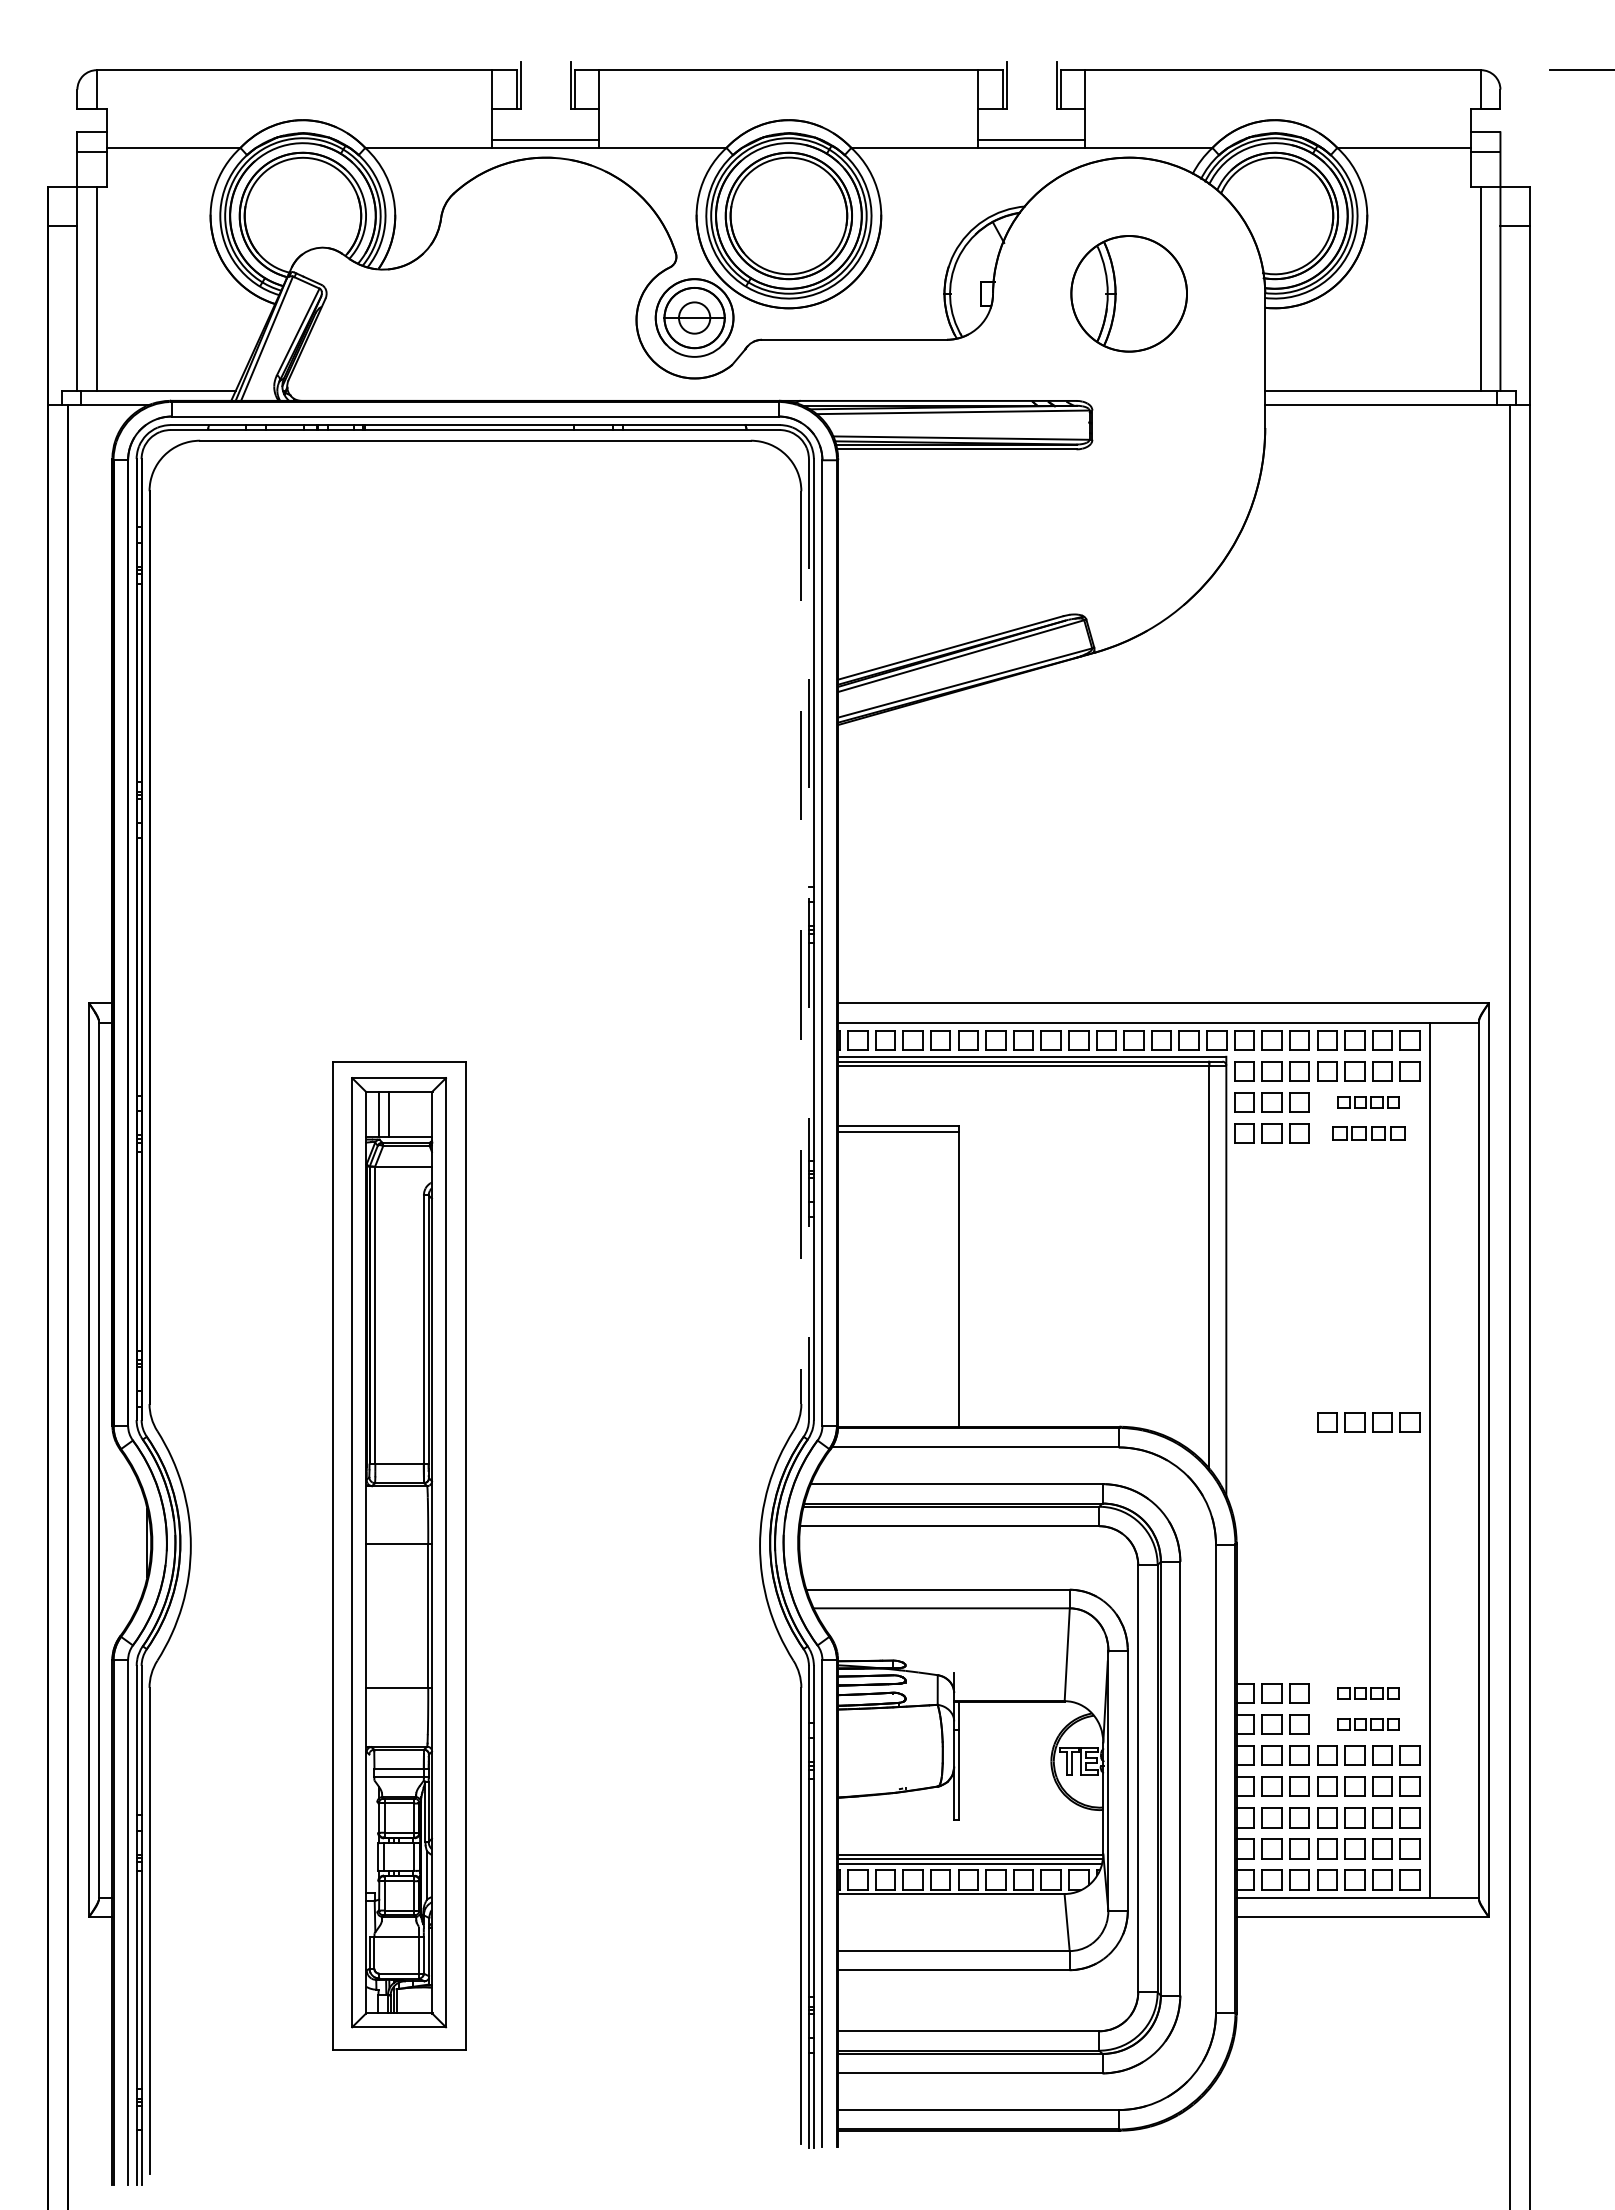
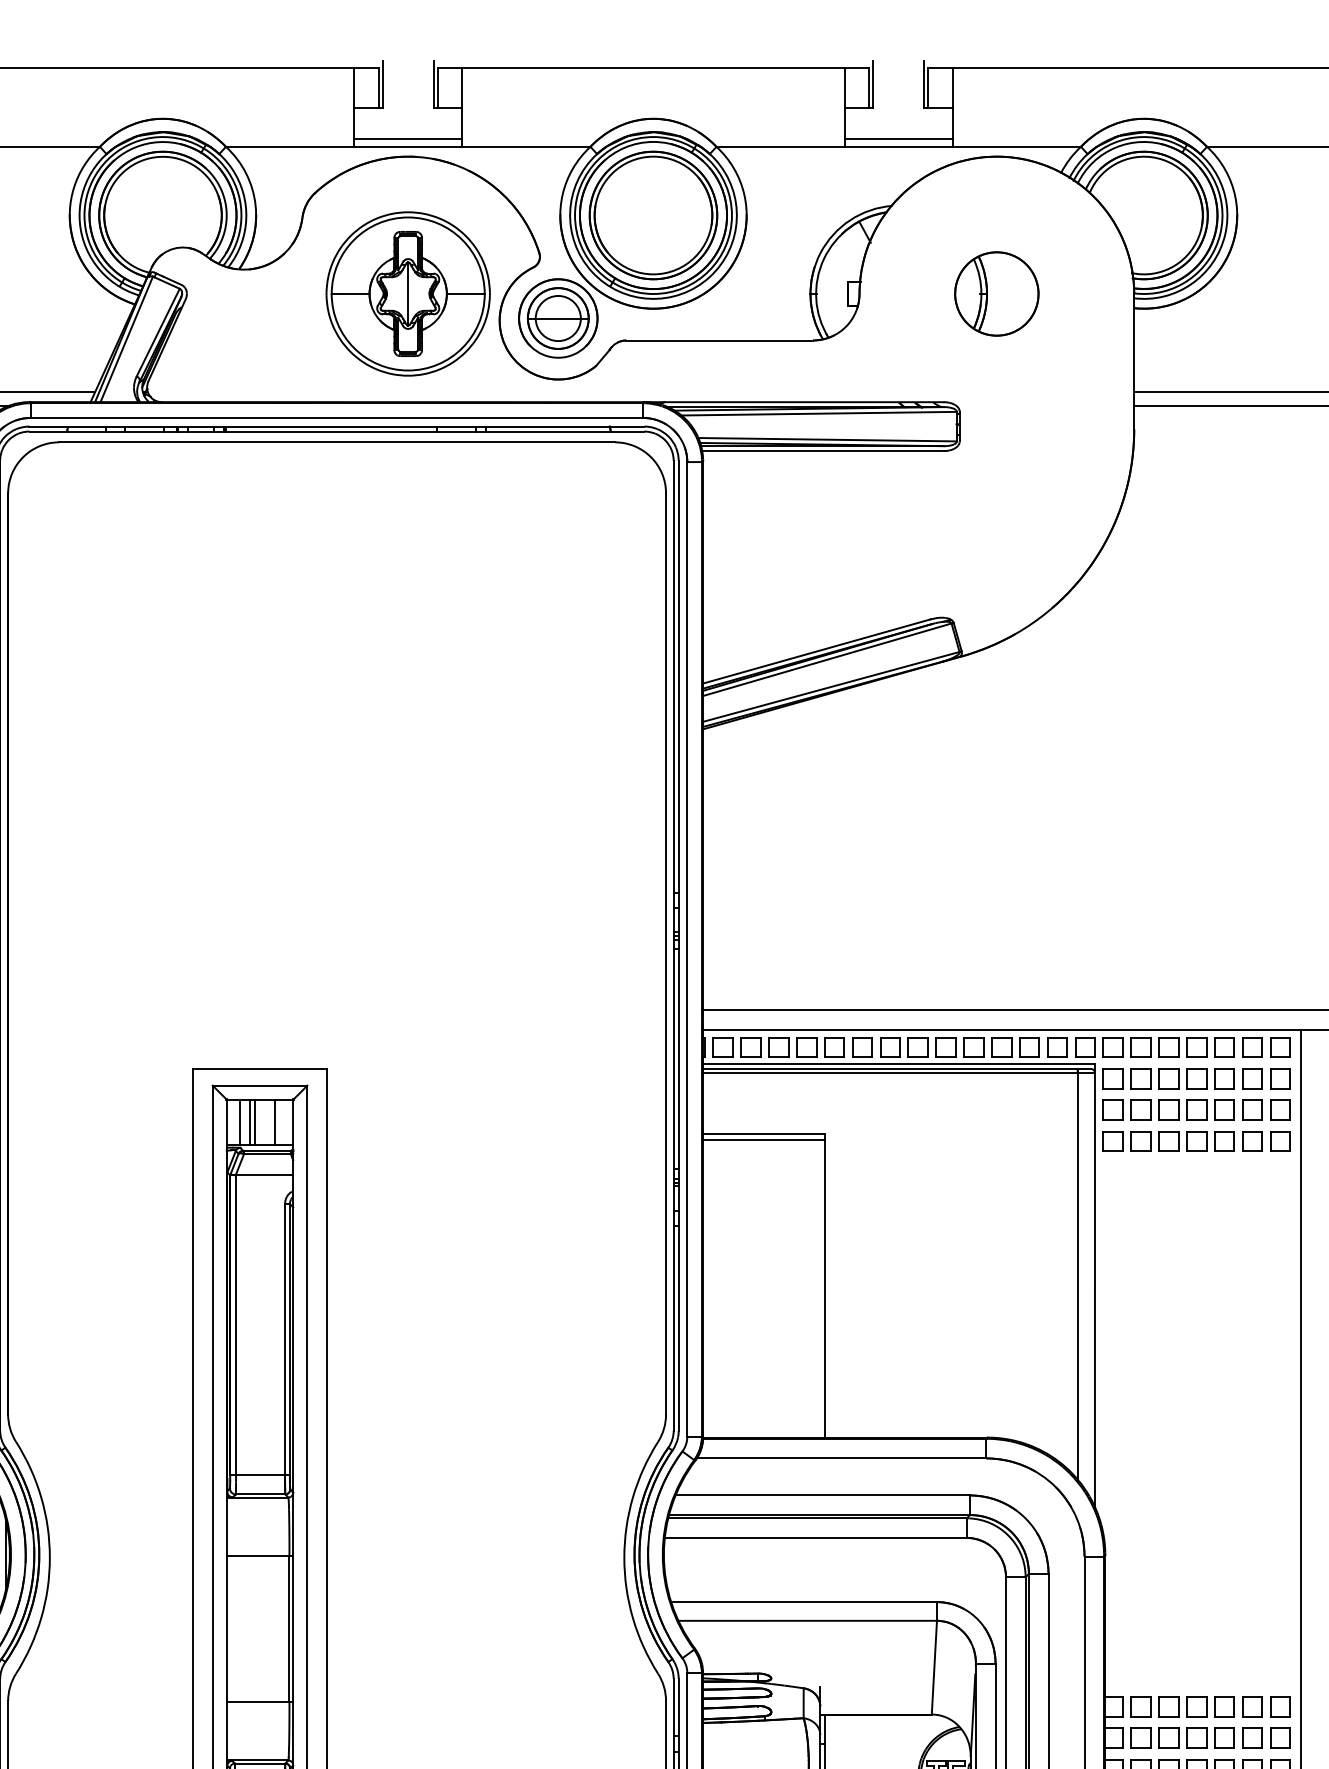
part: (545, 293) -> (407, 293), added
part: (1128, 293) -> (996, 293), size x0.71
circle: (694, 317) -> (558, 317), size x1.43
line: (808, 940) -> (673, 946), dashed -> solid
line: (801, 948) -> (666, 954), dashed -> solid
part: (1368, 1102) -> (1238, 1110), size x1.67
line: (394, 1114) -> (255, 1122), added
line: (413, 1114) -> (274, 1122), added
part: (1368, 1133) -> (1238, 1141), size x1.43
part: (1368, 1422) -> (1238, 1433), removed
part: (1368, 1693) -> (1238, 1706), size x1.67
part: (1368, 1724) -> (1238, 1738), size x1.67

